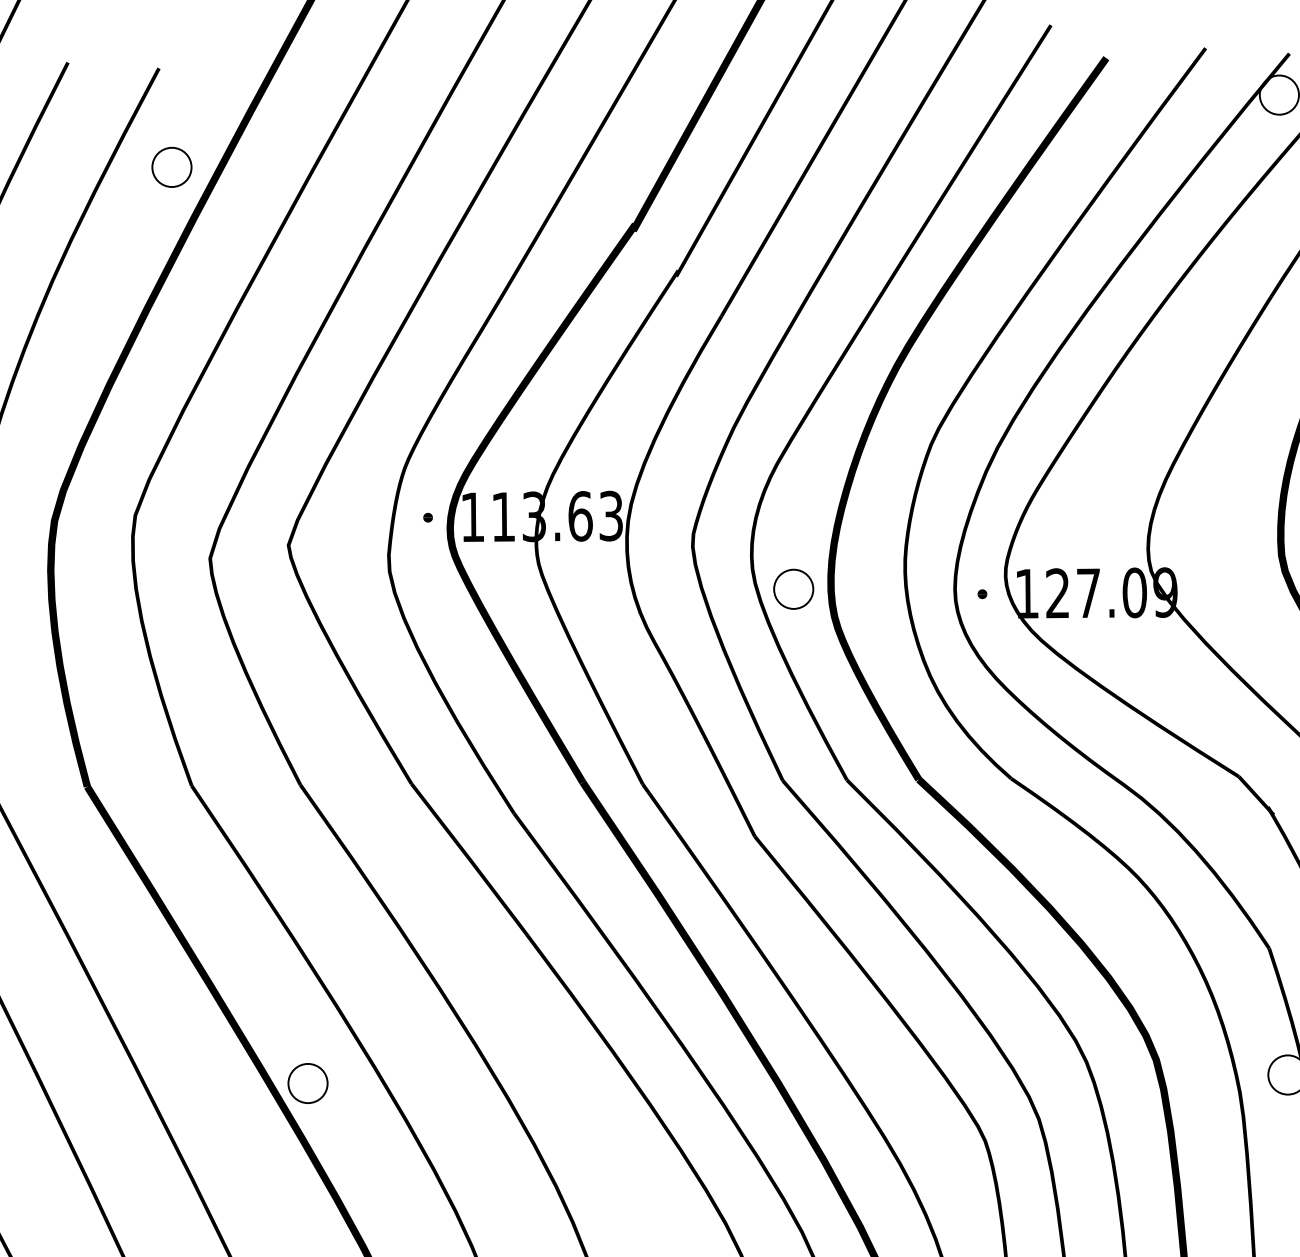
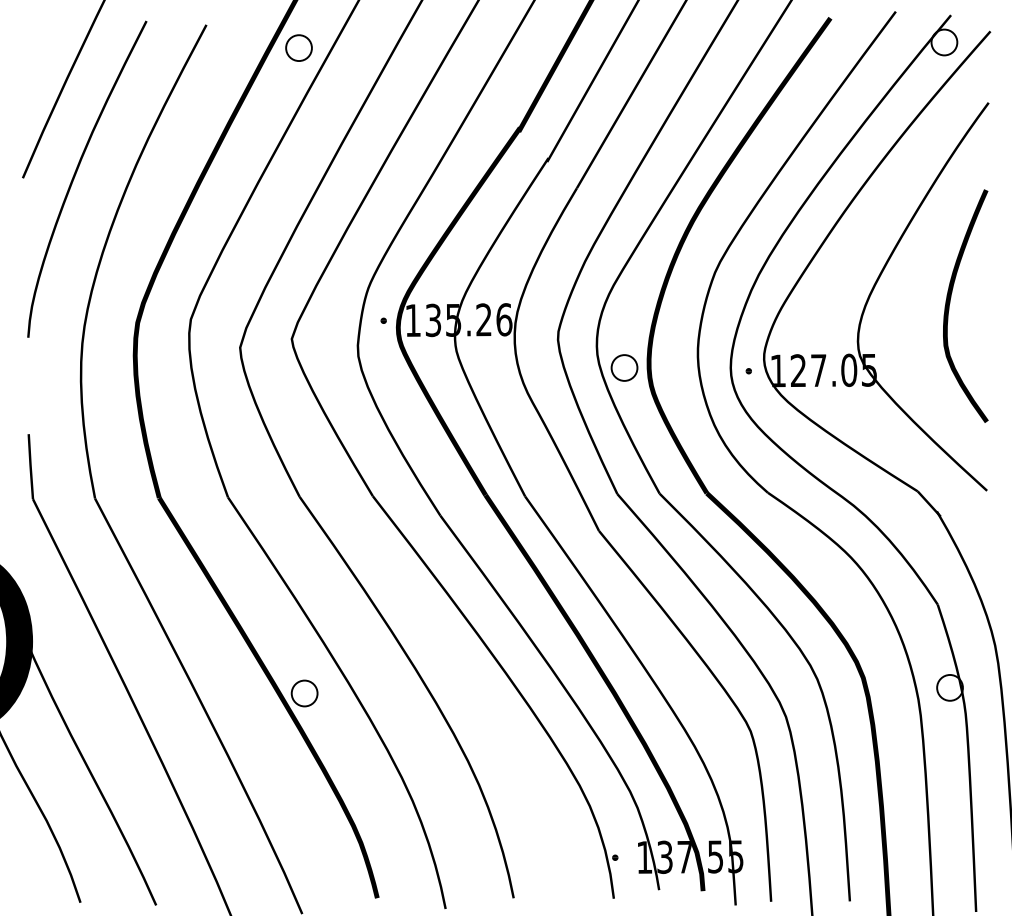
part: (171, 166) -> (298, 47), moved
text: (556, 517) -> (468, 320), 113.63 -> 135.26
text: (1165, 591) -> (869, 369), 127.09 -> 127.05

